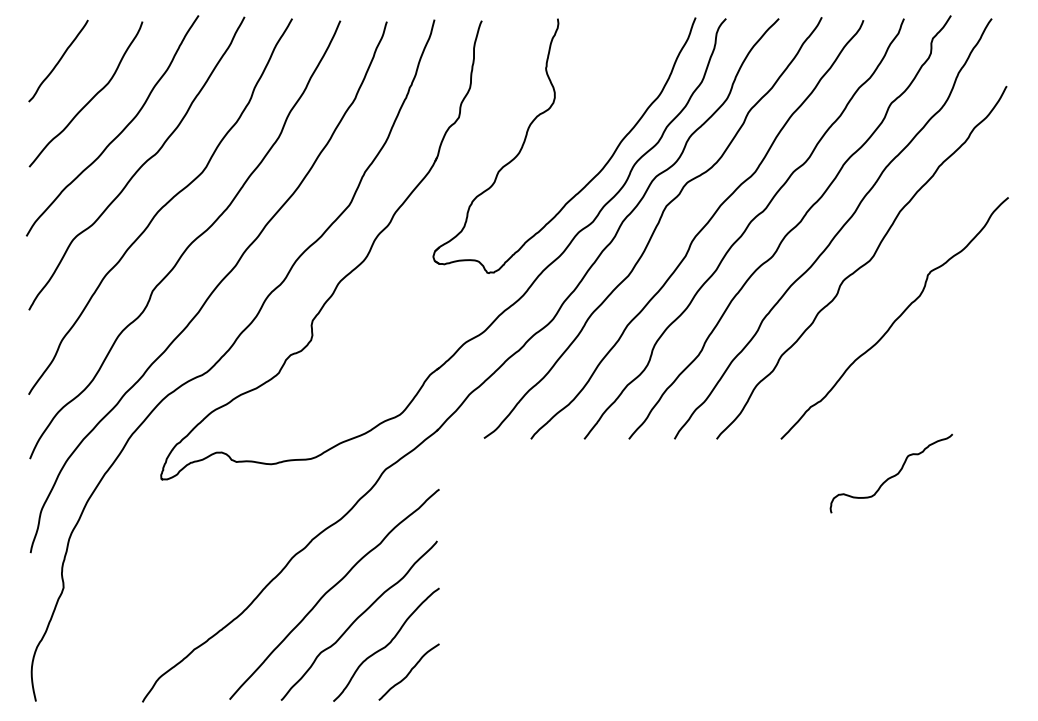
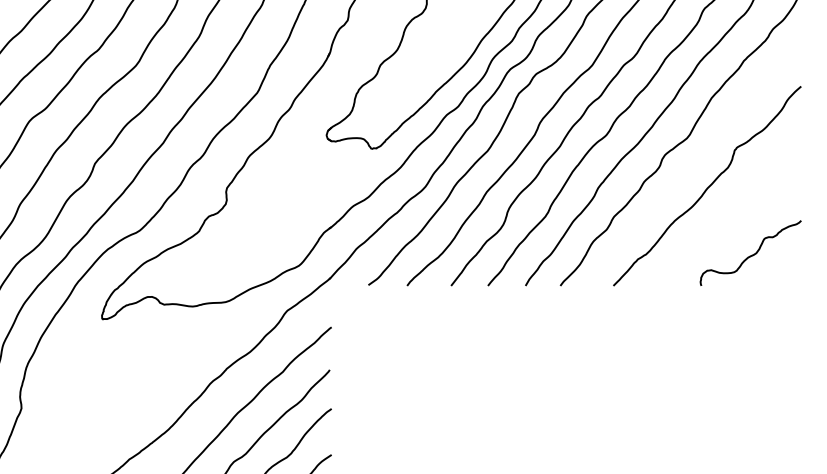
curve: (892, 475) -> (751, 254), moved

